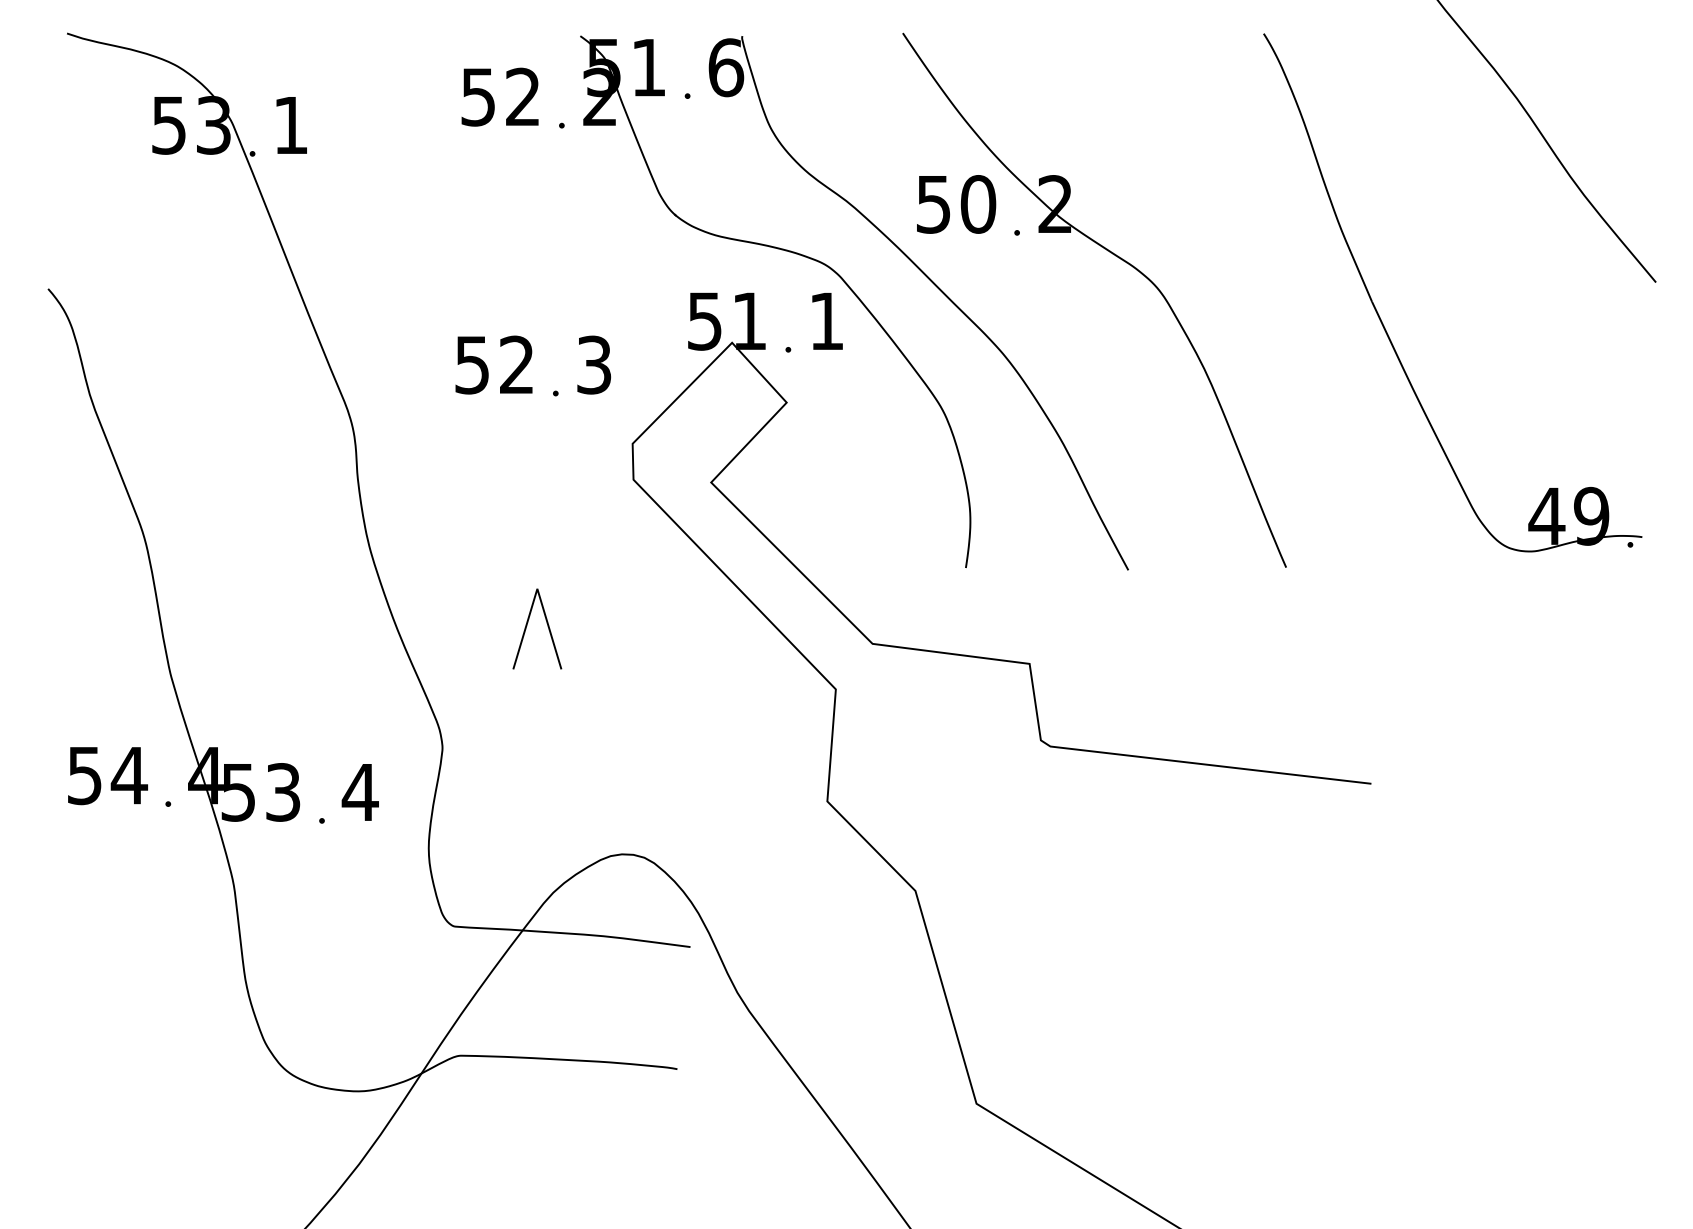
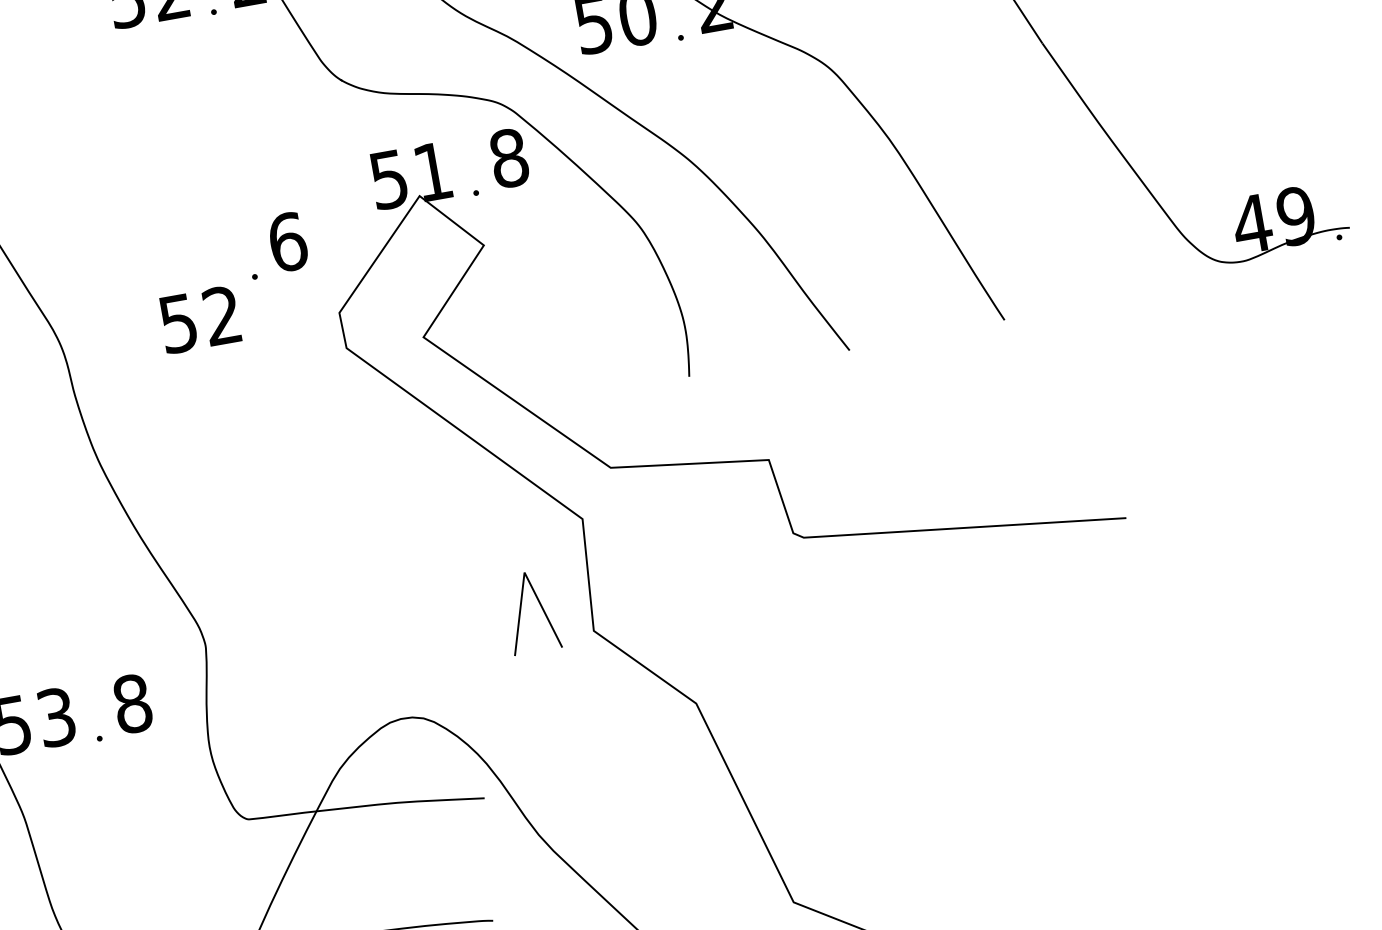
text: (826, 320) -> (508, 157), 1 -> 8
text: (493, 364) -> (199, 319), moved
text: (594, 364) -> (287, 241), 3 -> 6
part: (527, 626) -> (521, 611), moved
text: (359, 792) -> (131, 704), 4 -> 8

